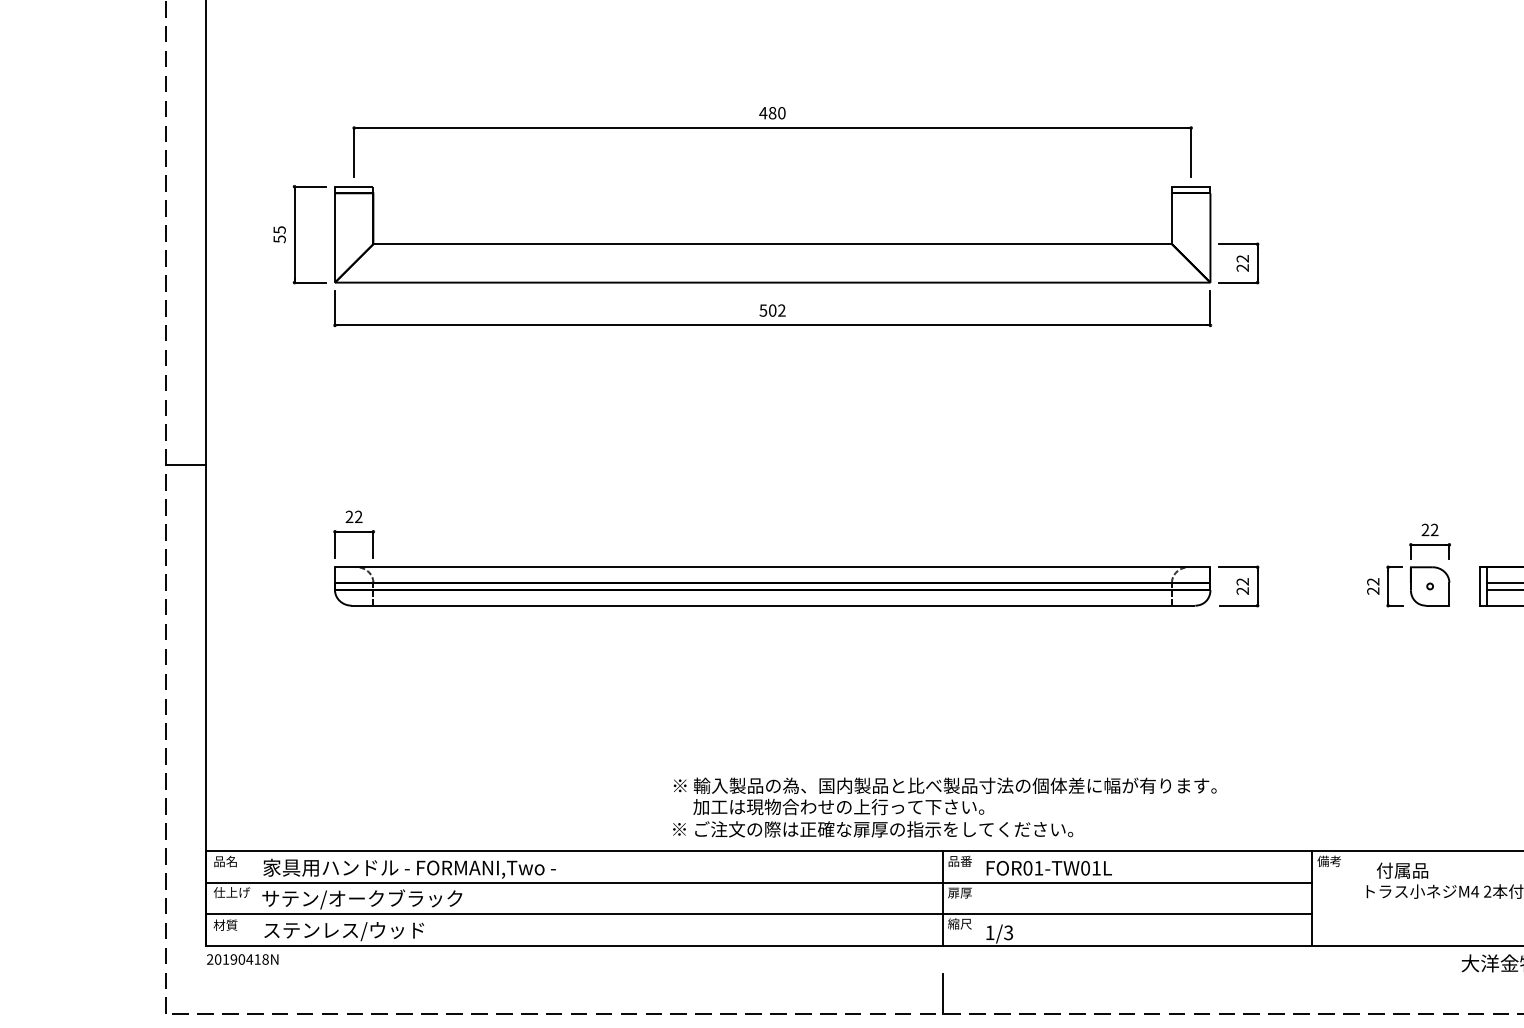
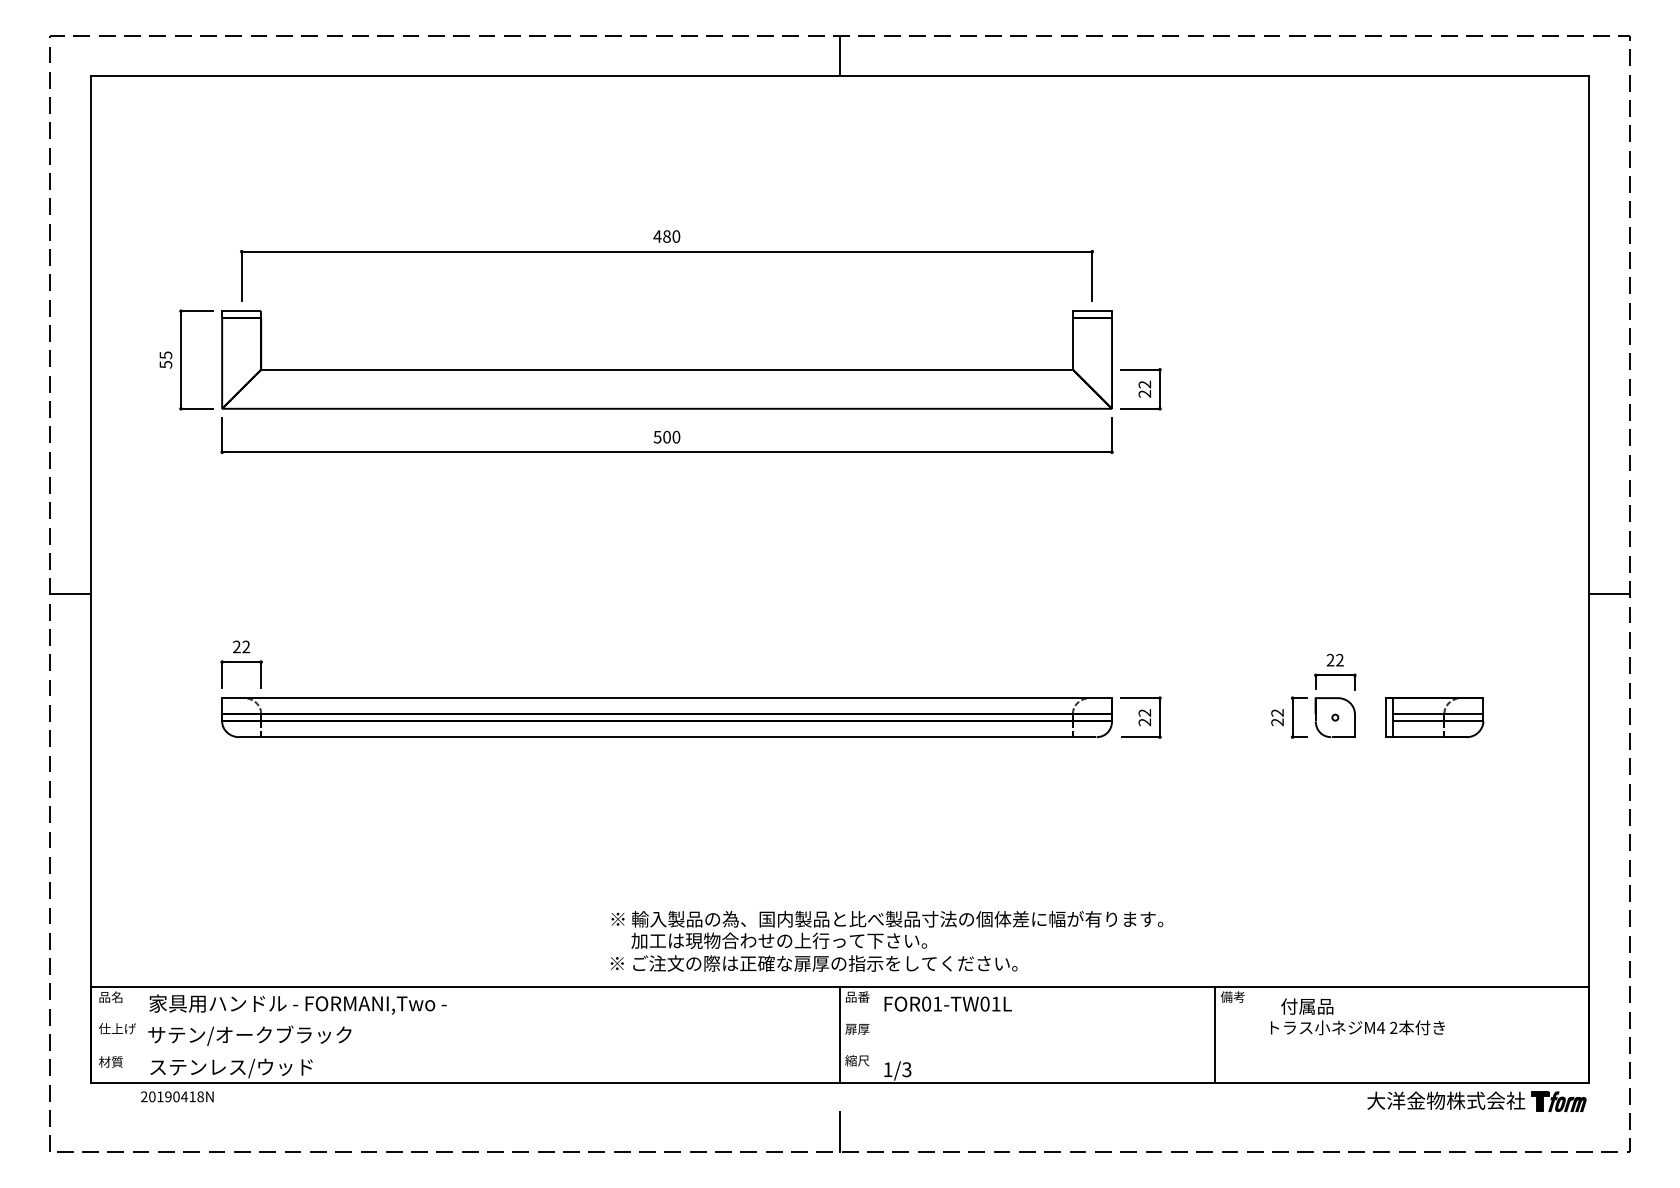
text: (781, 310) -> (676, 437), 502 -> 500
text: (944, 807) -> (886, 941), moved
line: (758, 882) -> (652, 1018), removed
line: (758, 913) -> (652, 1050), removed
text: (242, 959) -> (177, 1096), moved

